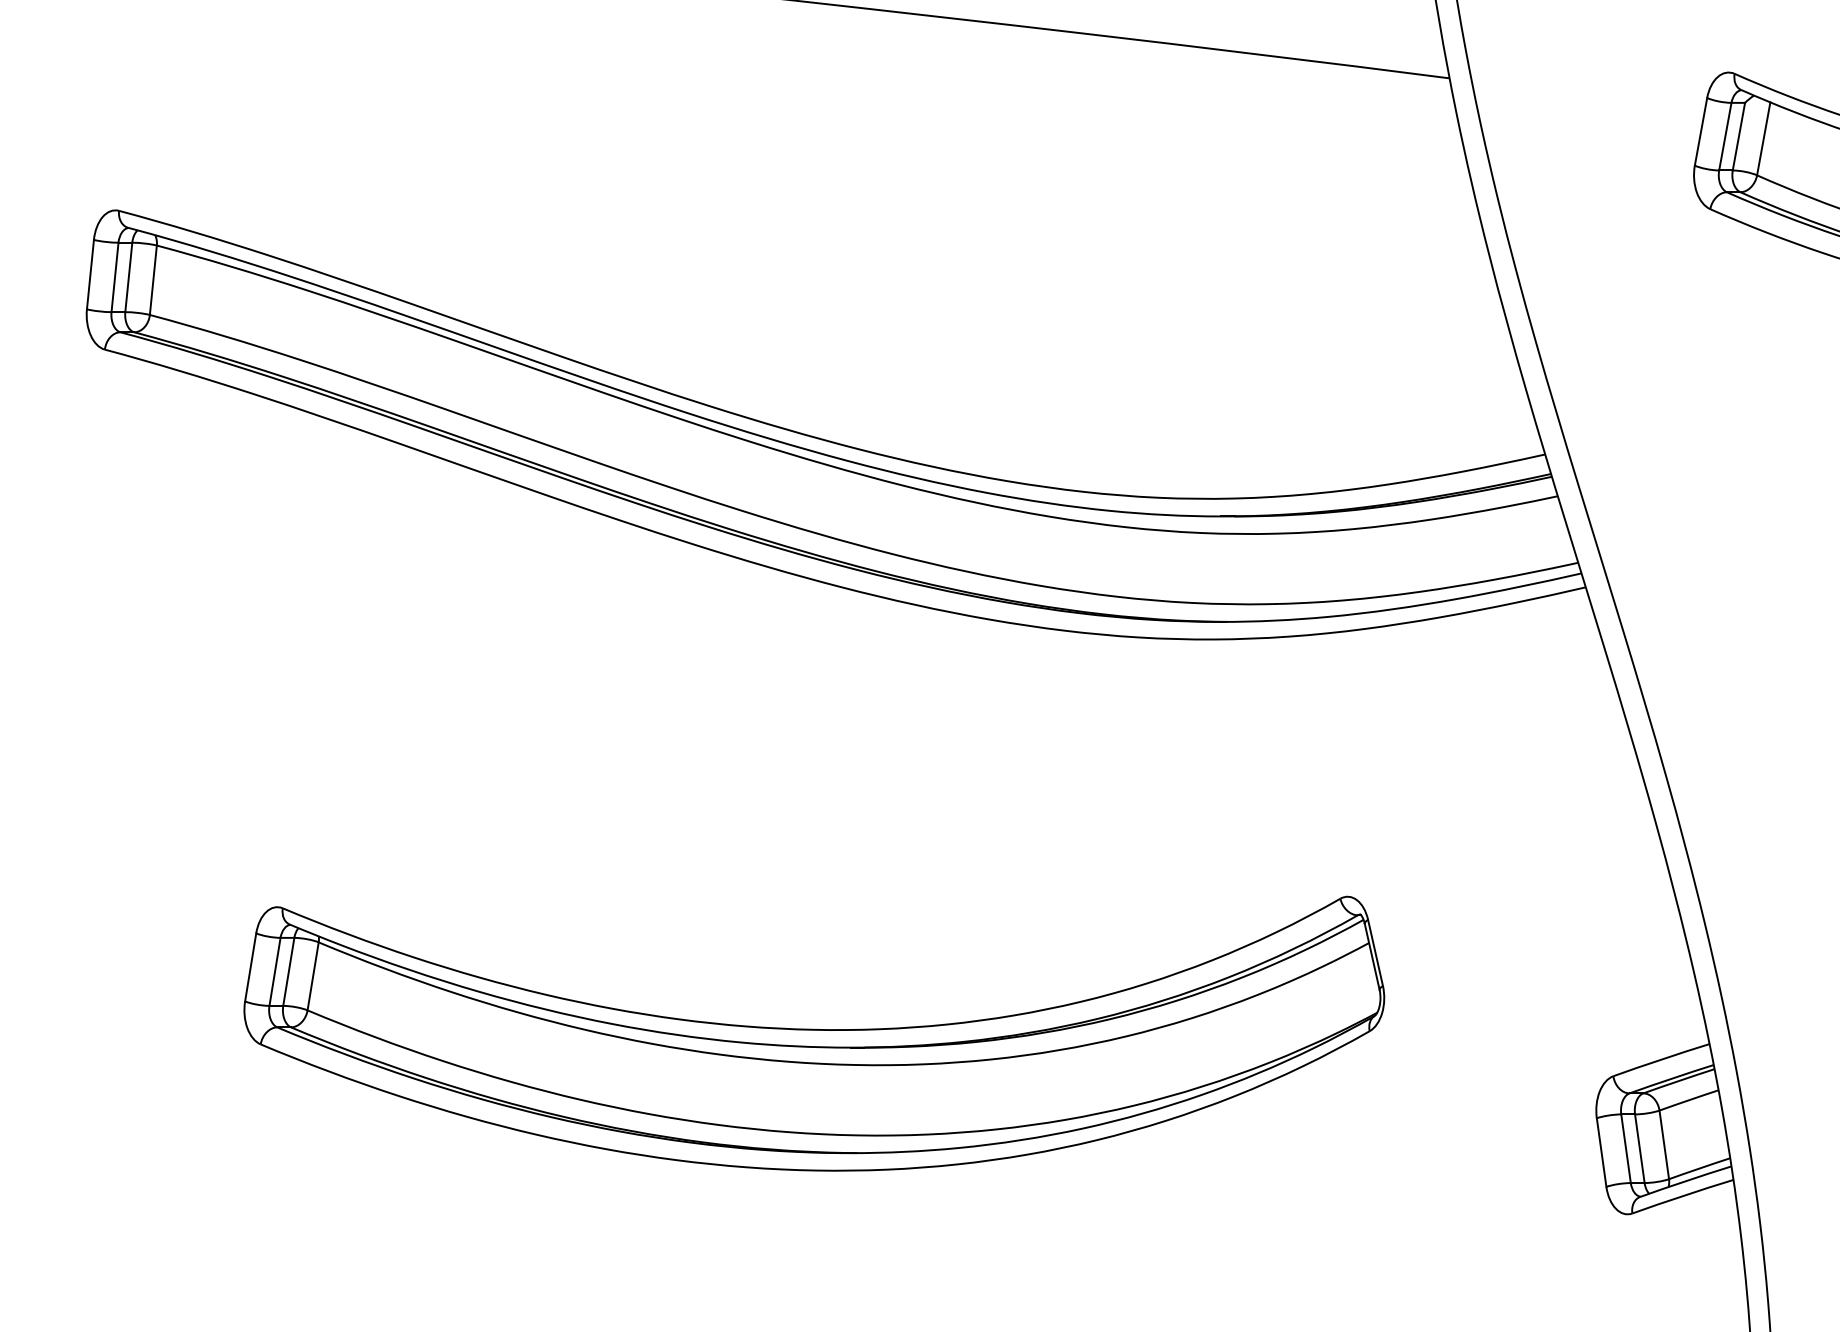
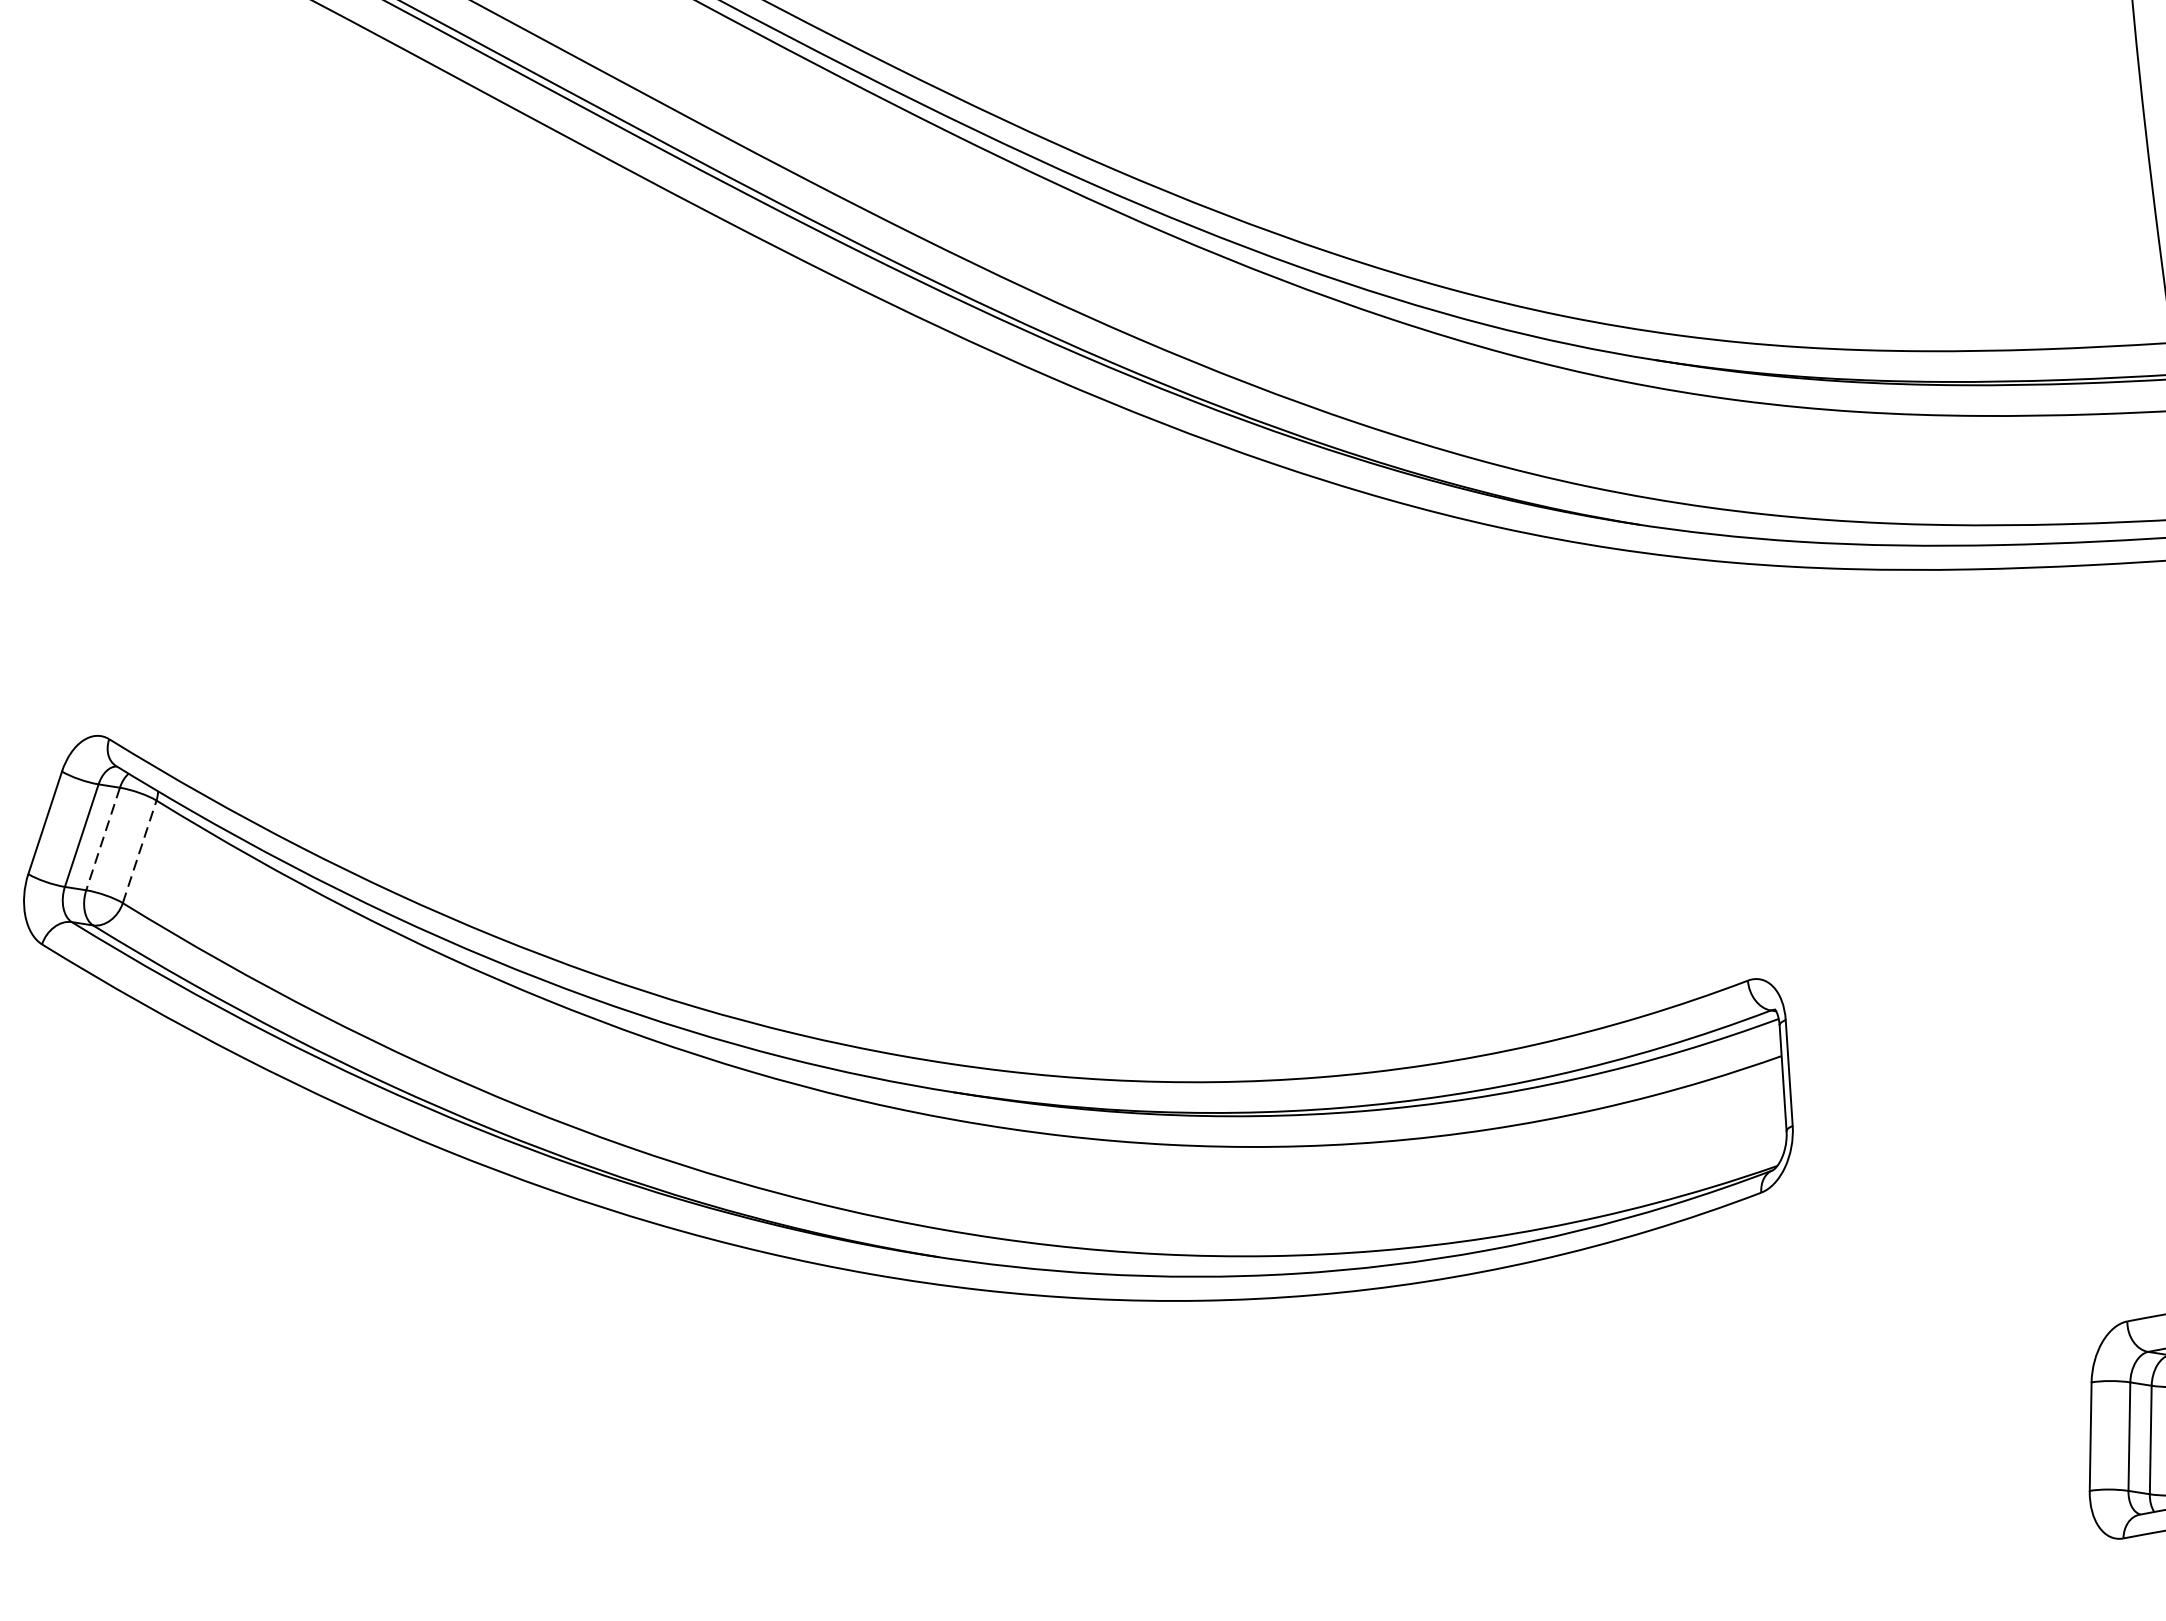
line: (288, 972) -> (102, 839), solid -> dashed
line: (313, 975) -> (140, 850), solid -> dashed

